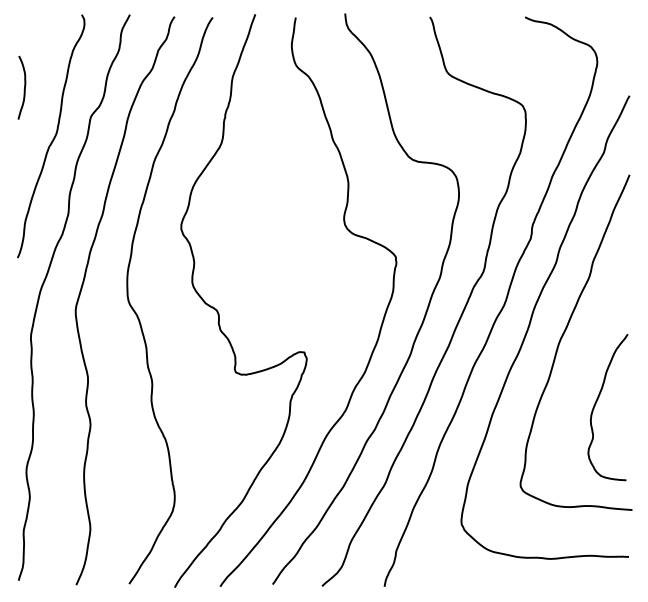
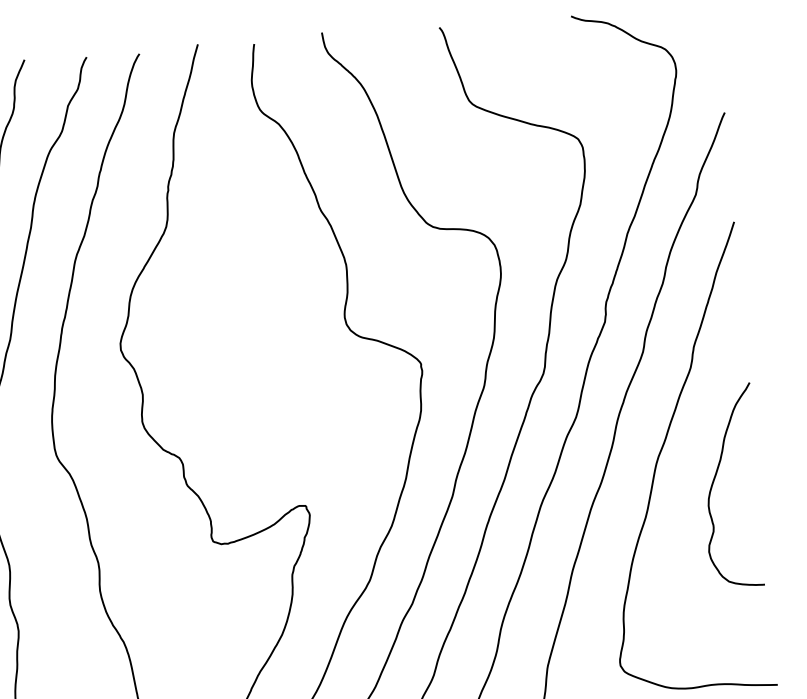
curve: (596, 404) -> (714, 483), moved

